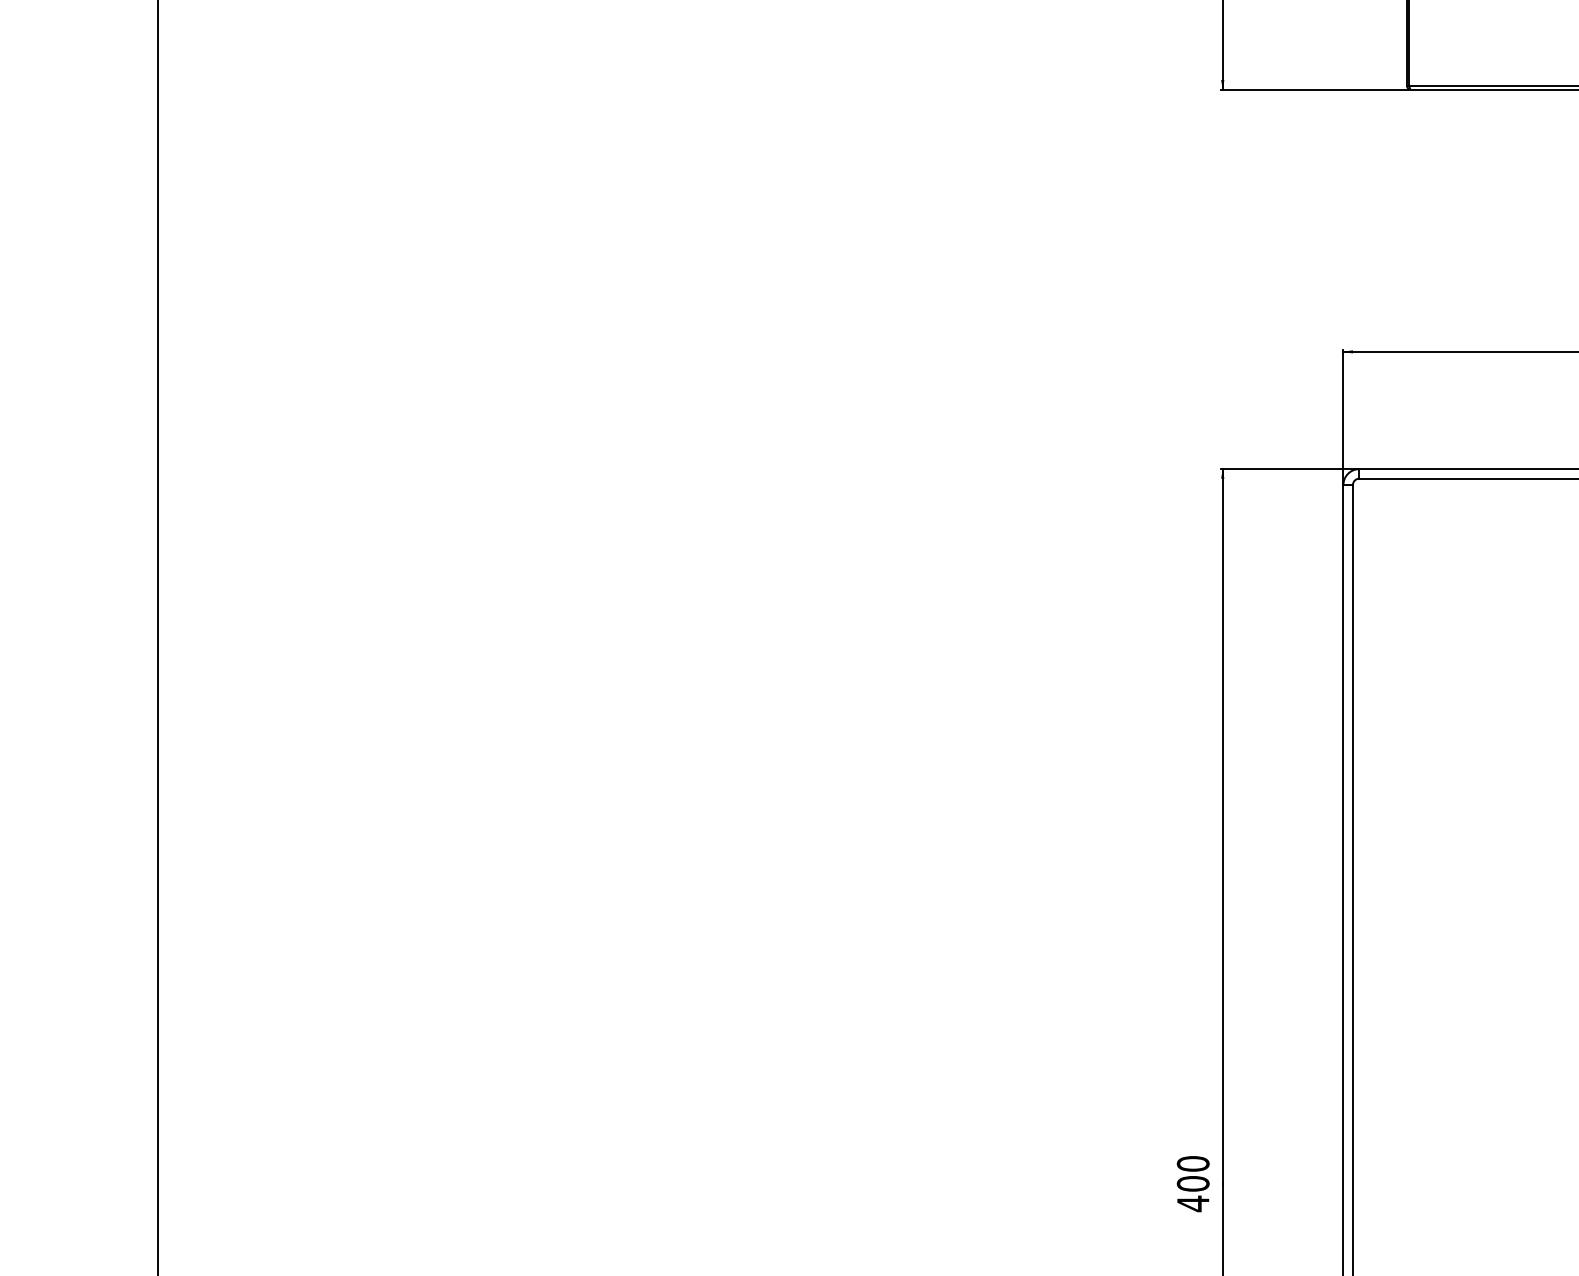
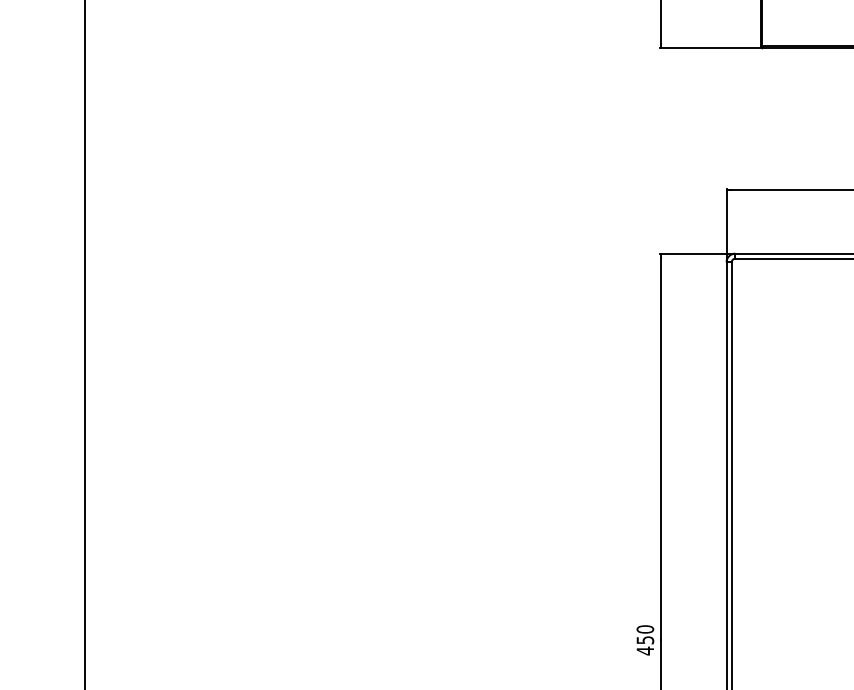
text: (1193, 1184) -> (645, 640), 400 -> 450

